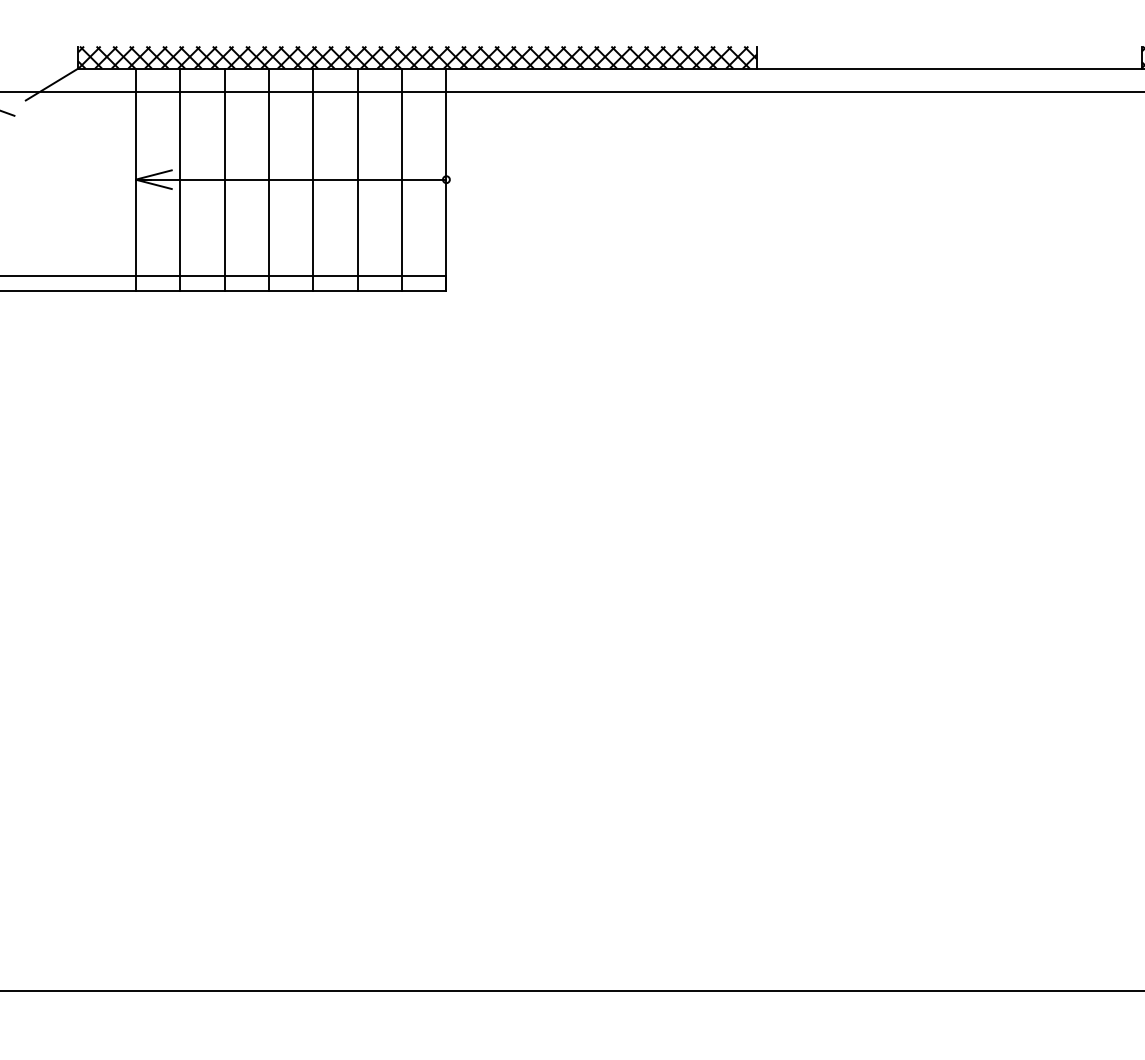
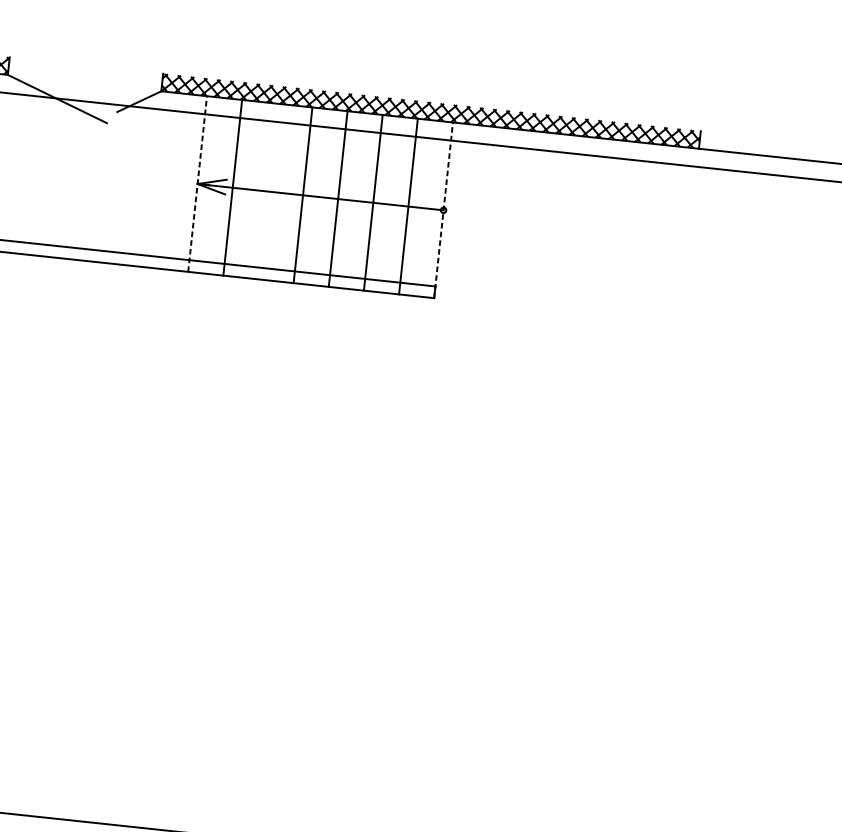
line: (135, 179) -> (197, 183), solid -> dashed
line: (224, 179) -> (267, 191), removed
line: (446, 179) -> (443, 210), solid -> dashed

